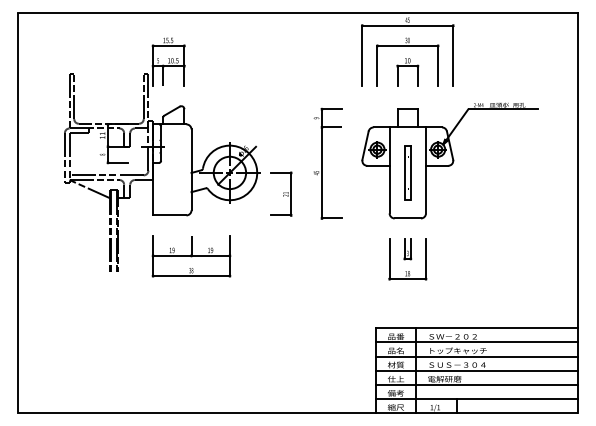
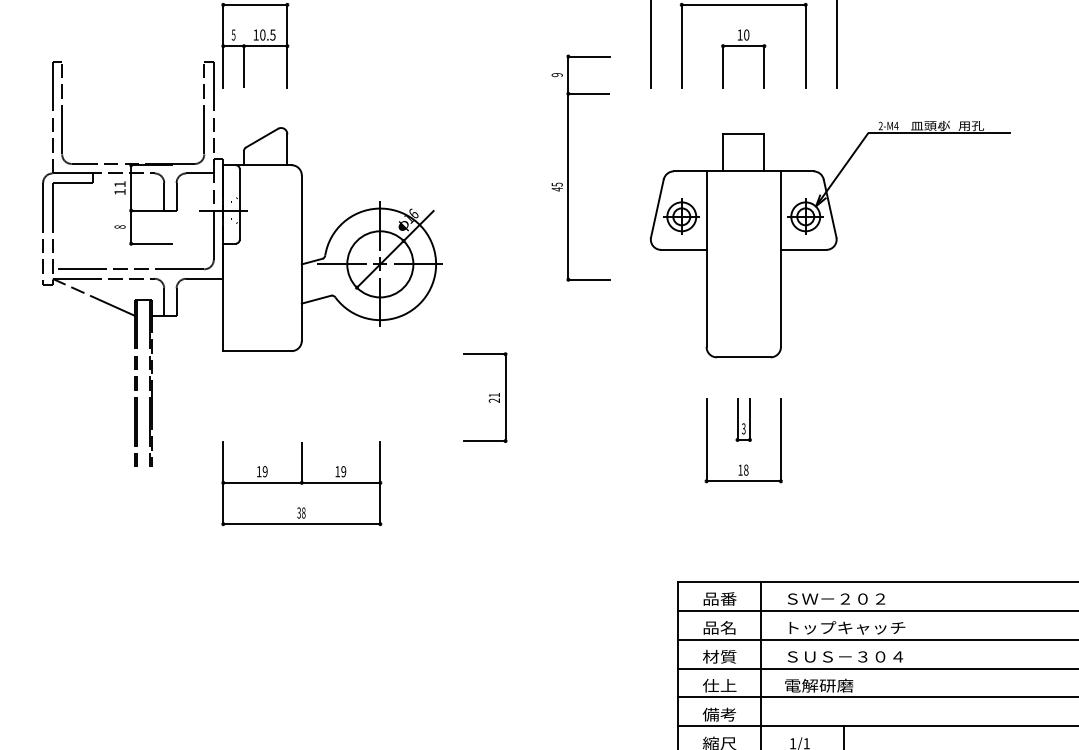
part: (327, 163) -> (579, 167), moved
part: (407, 172) -> (743, 263), removed
part: (281, 193) -> (485, 396), moved
part: (191, 256) -> (301, 484), moved

